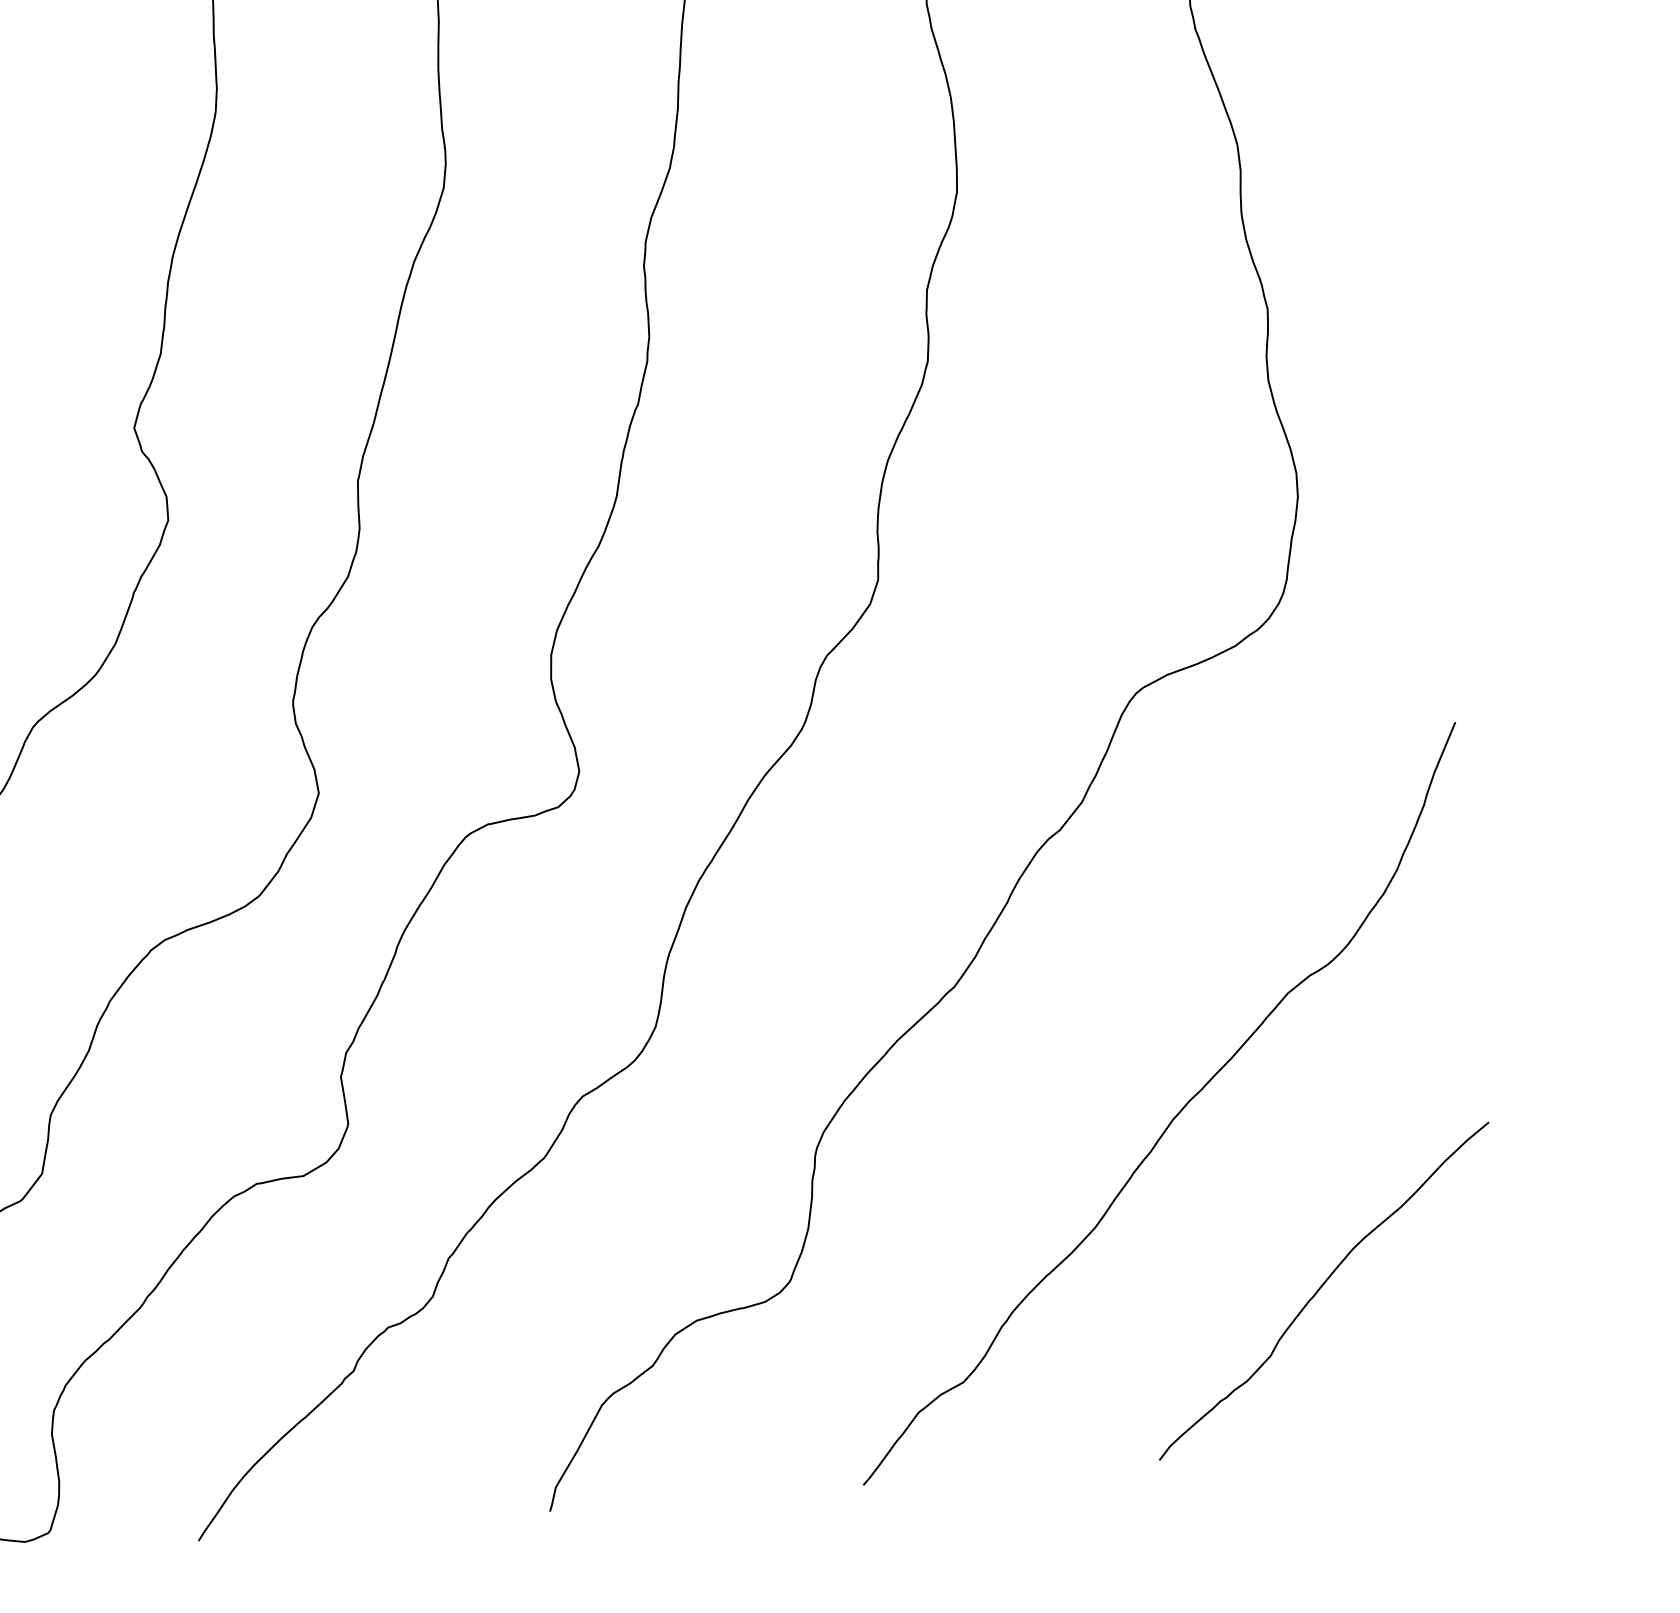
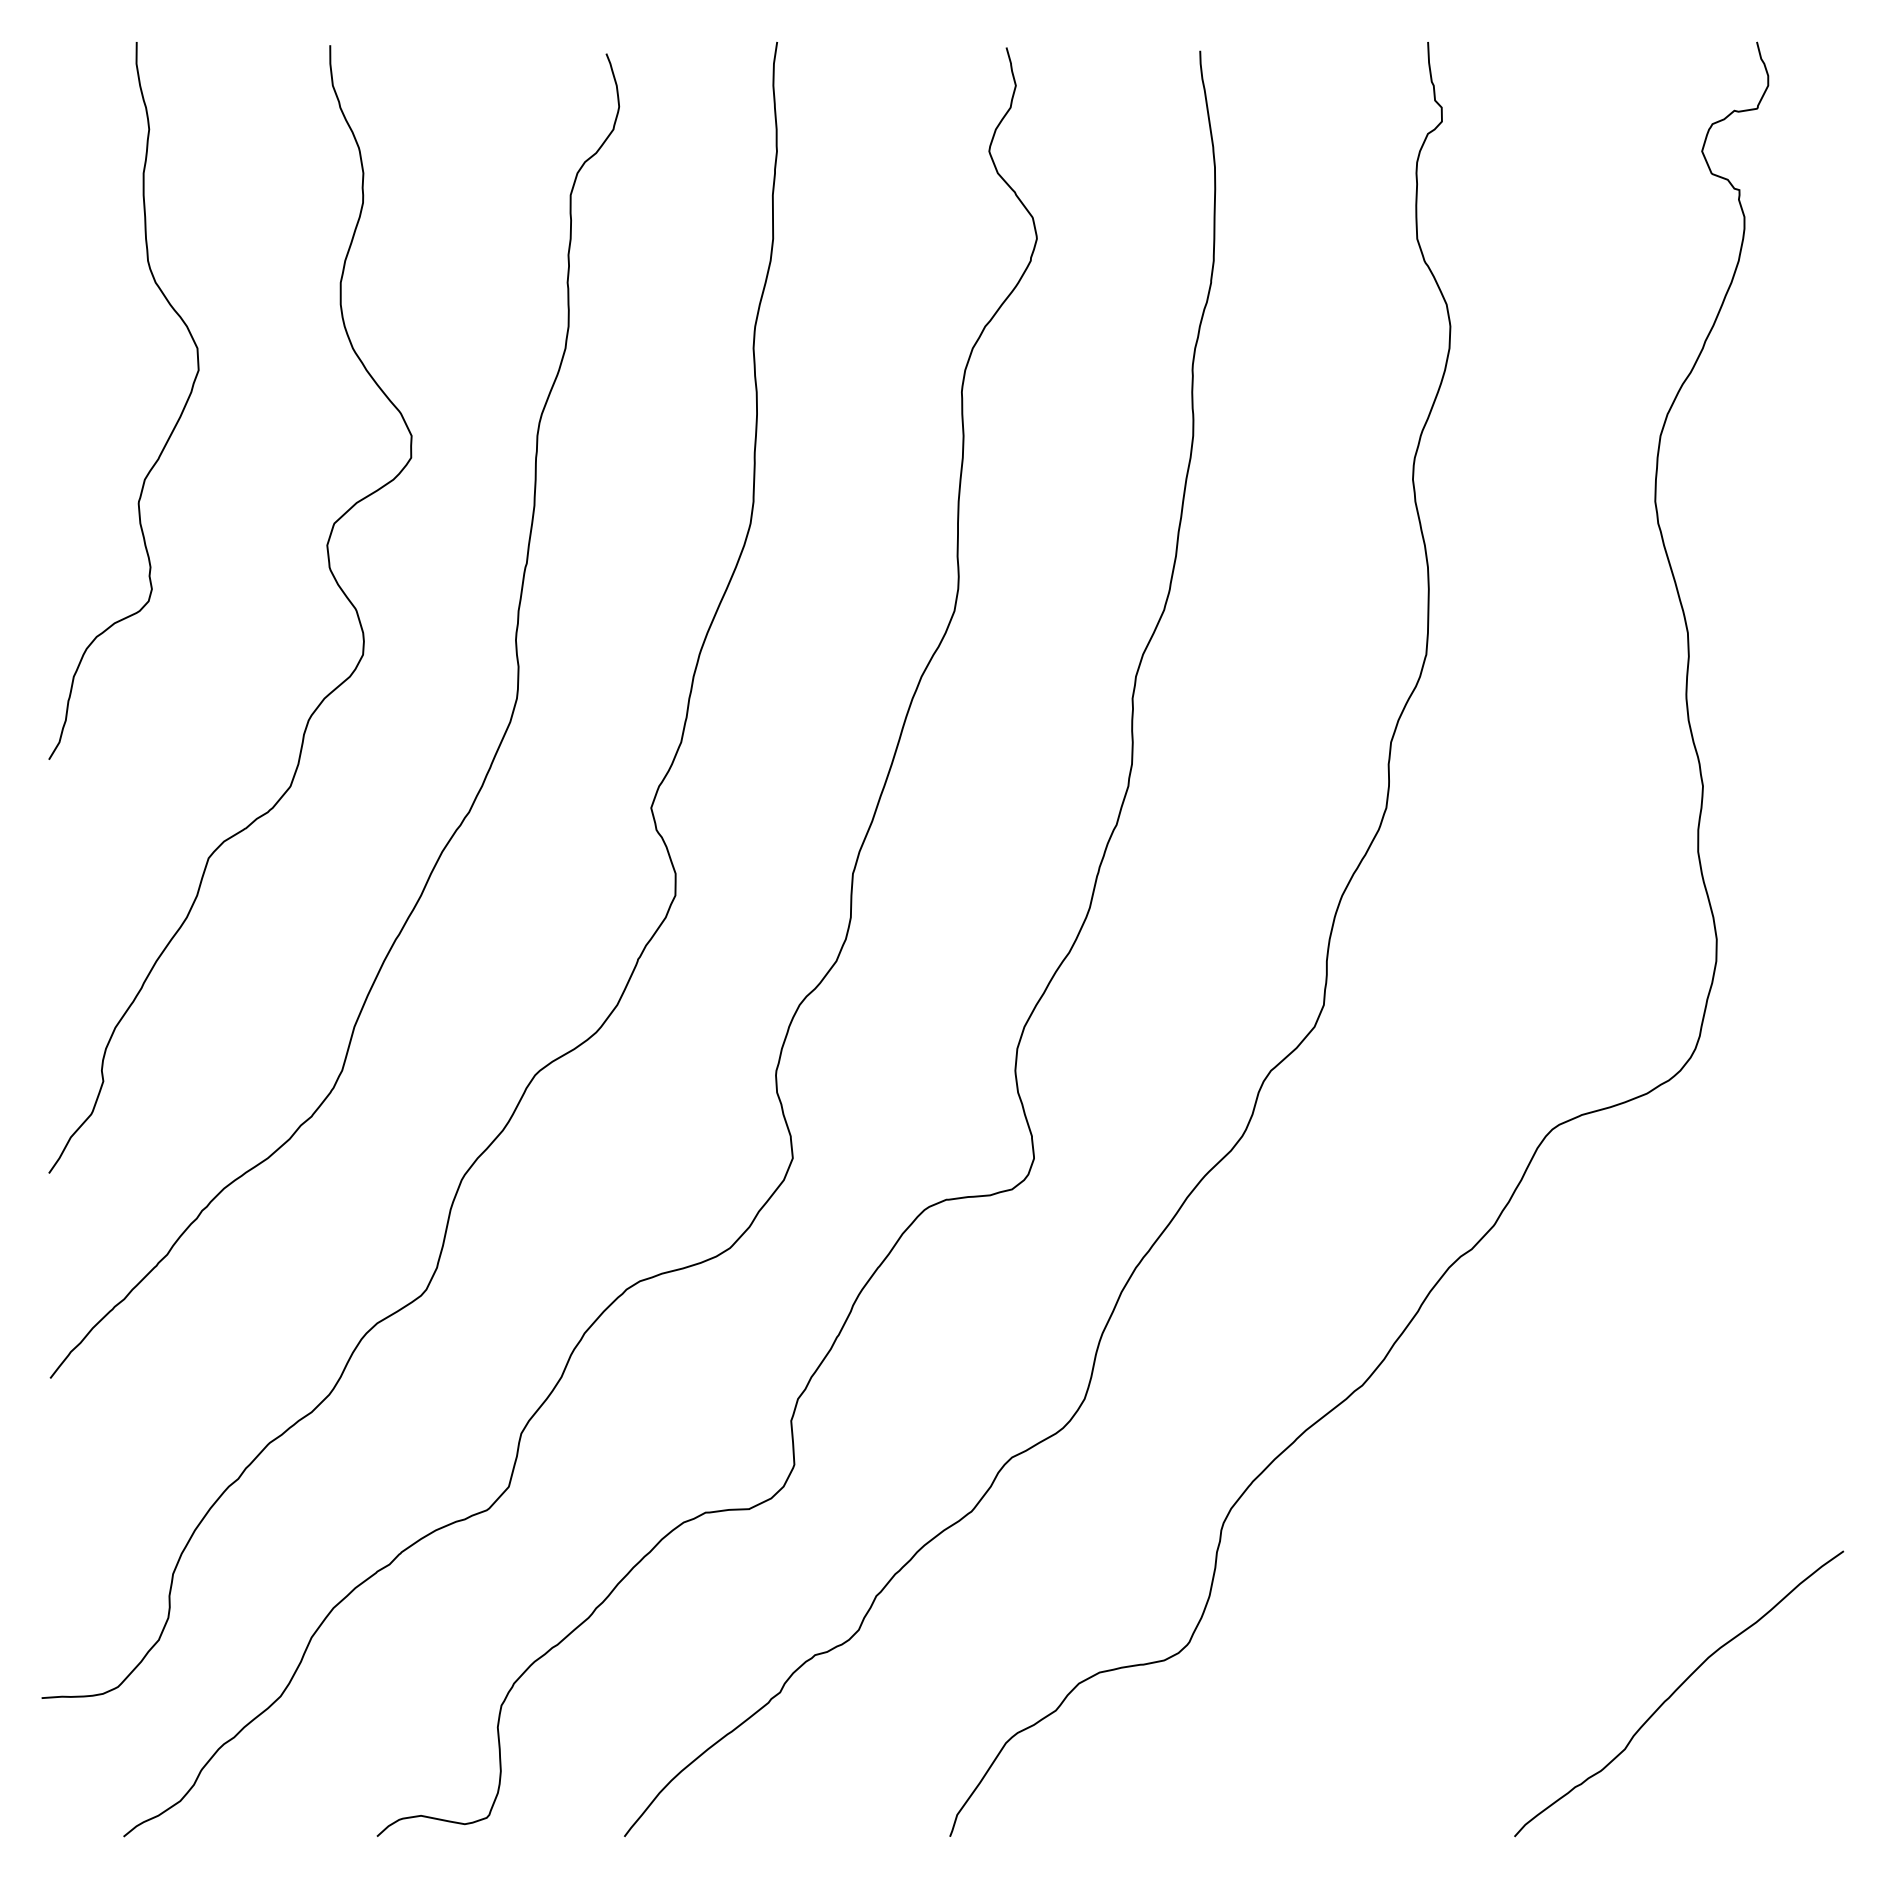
curve: (1175, 1116) -> (1555, 1521), removed

